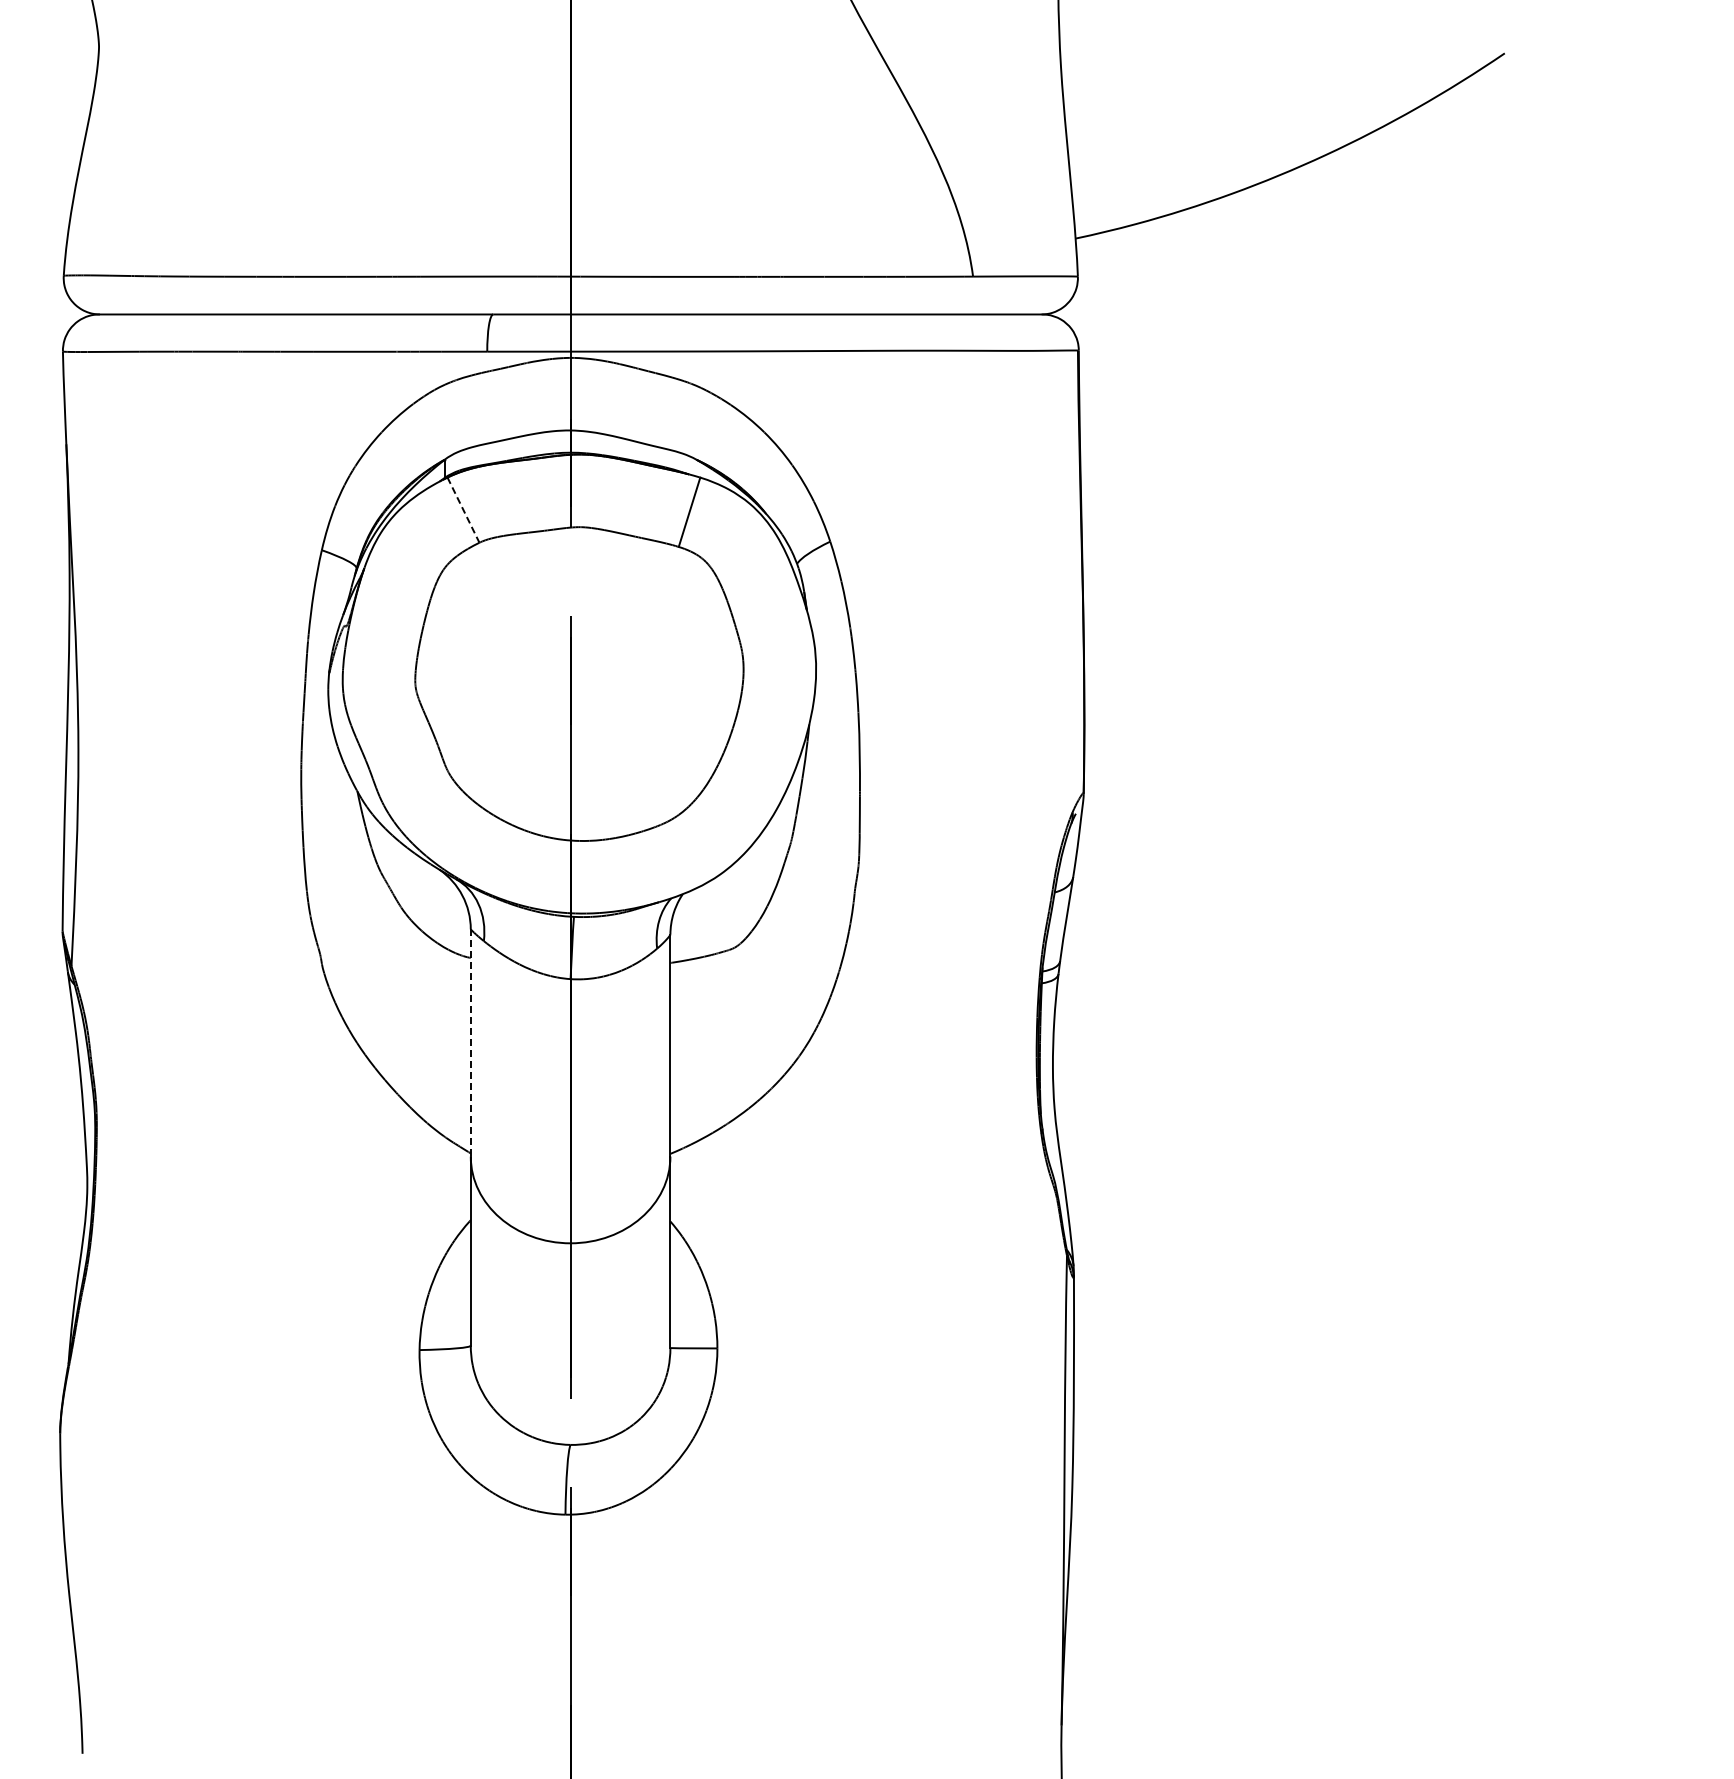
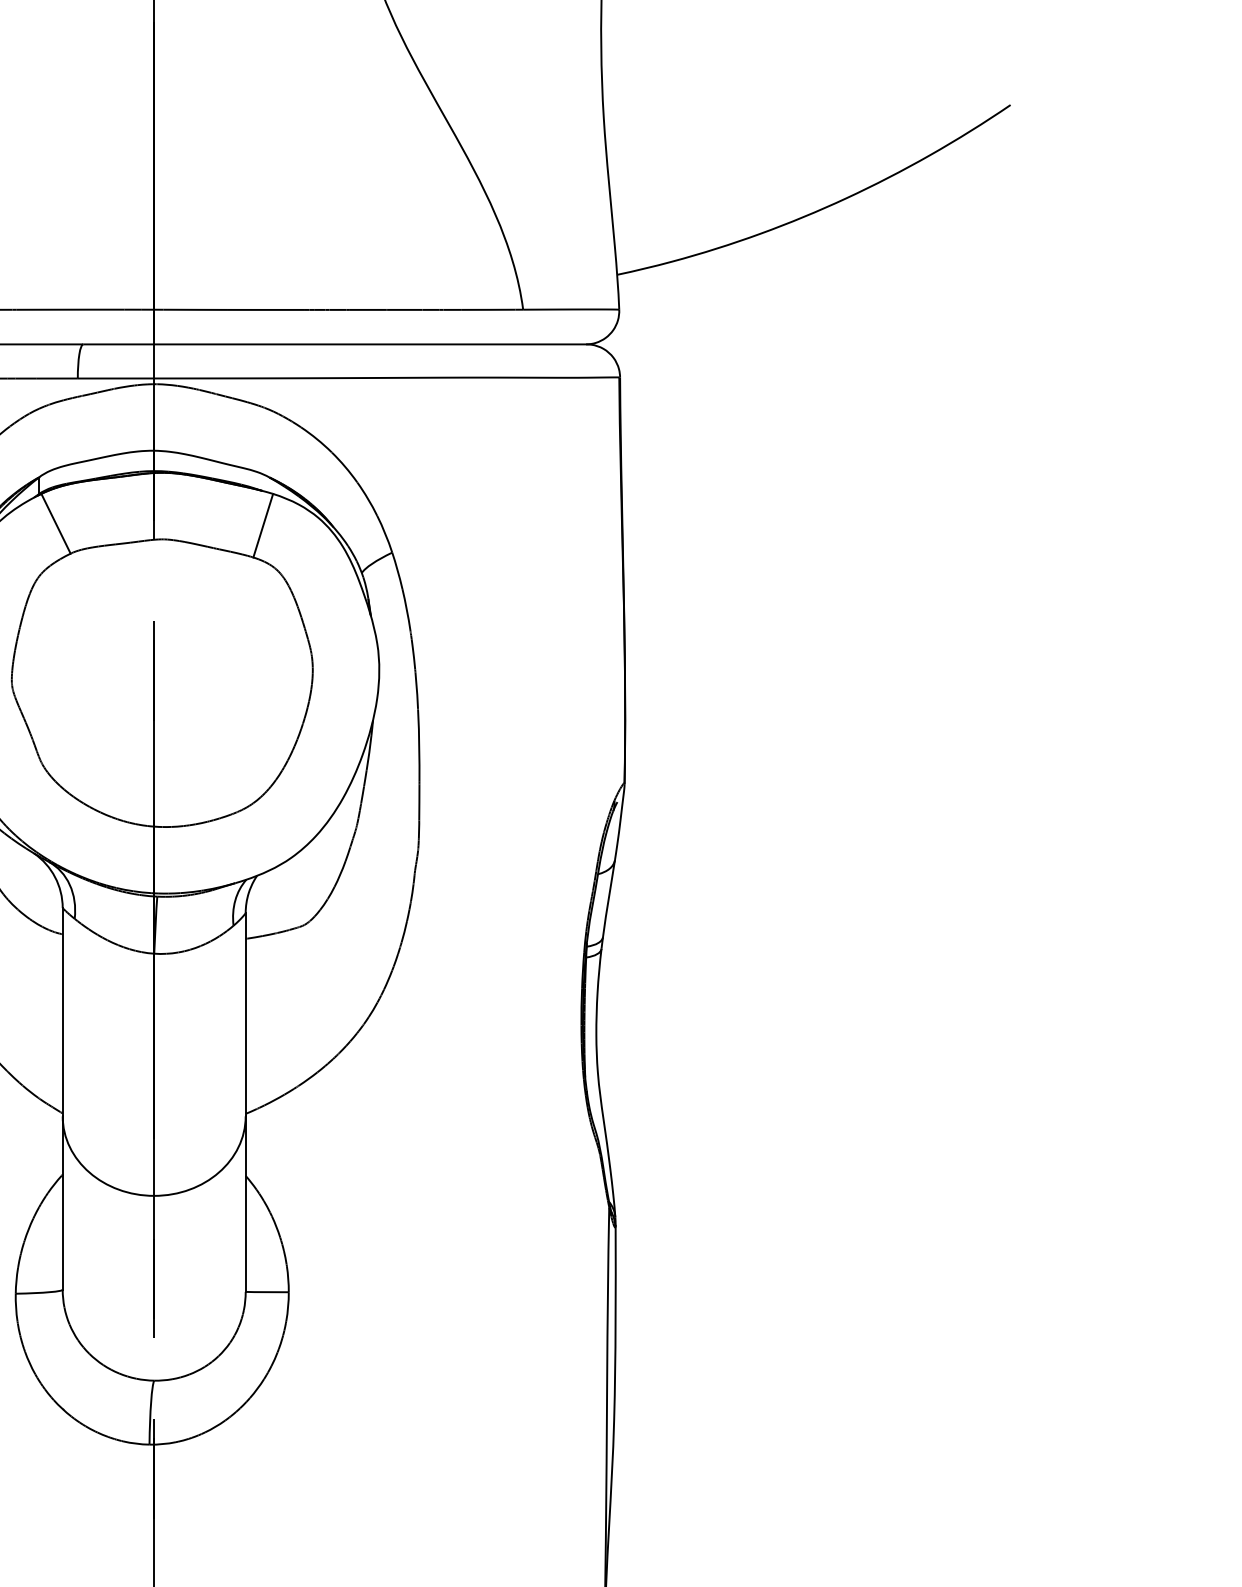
line: (463, 510) -> (56, 524), dashed -> solid
line: (470, 1042) -> (62, 1011), dashed -> solid

